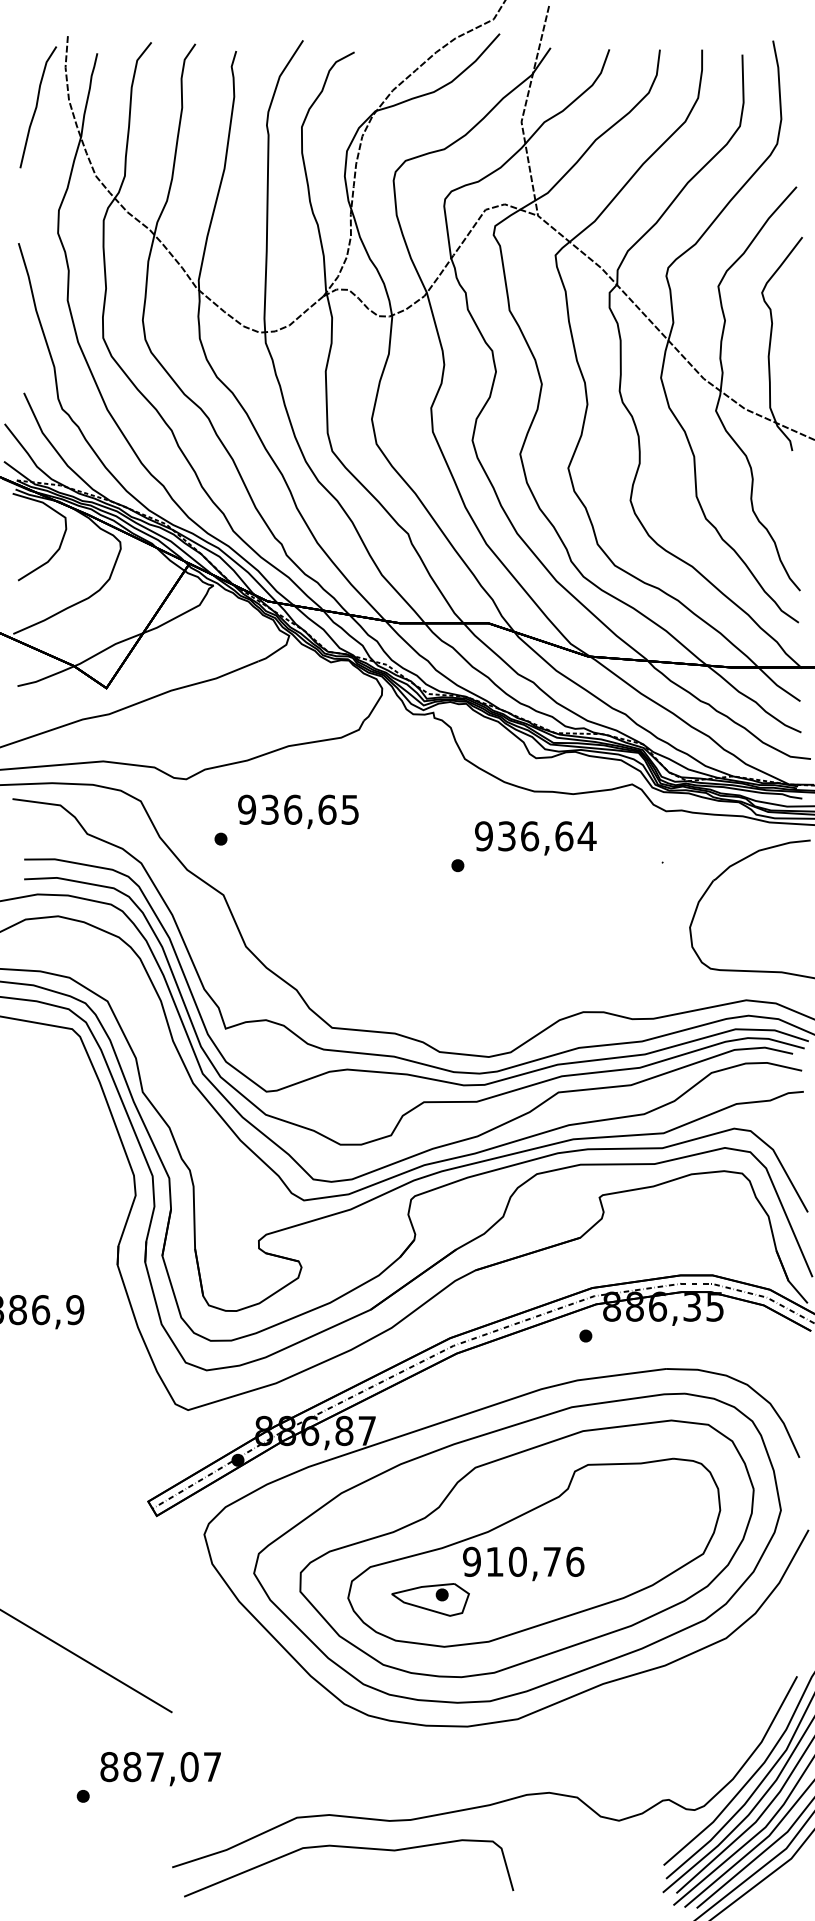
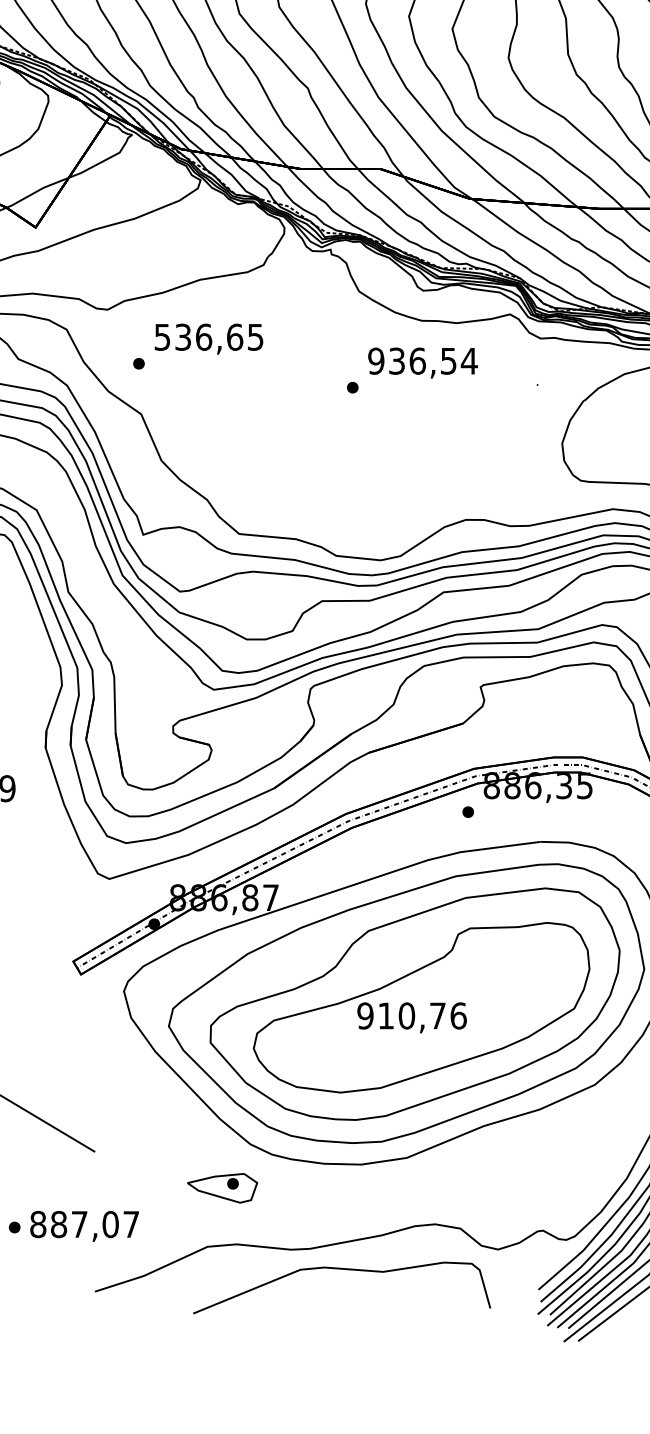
text: (247, 809) -> (162, 336), 936,65 -> 536,65
text: (564, 836) -> (448, 361), 936,64 -> 936,54
part: (430, 1599) -> (222, 1187), moved
text: (160, 1769) -> (84, 1226), moved
curve: (350, 1848) -> (343, 1270), moved

